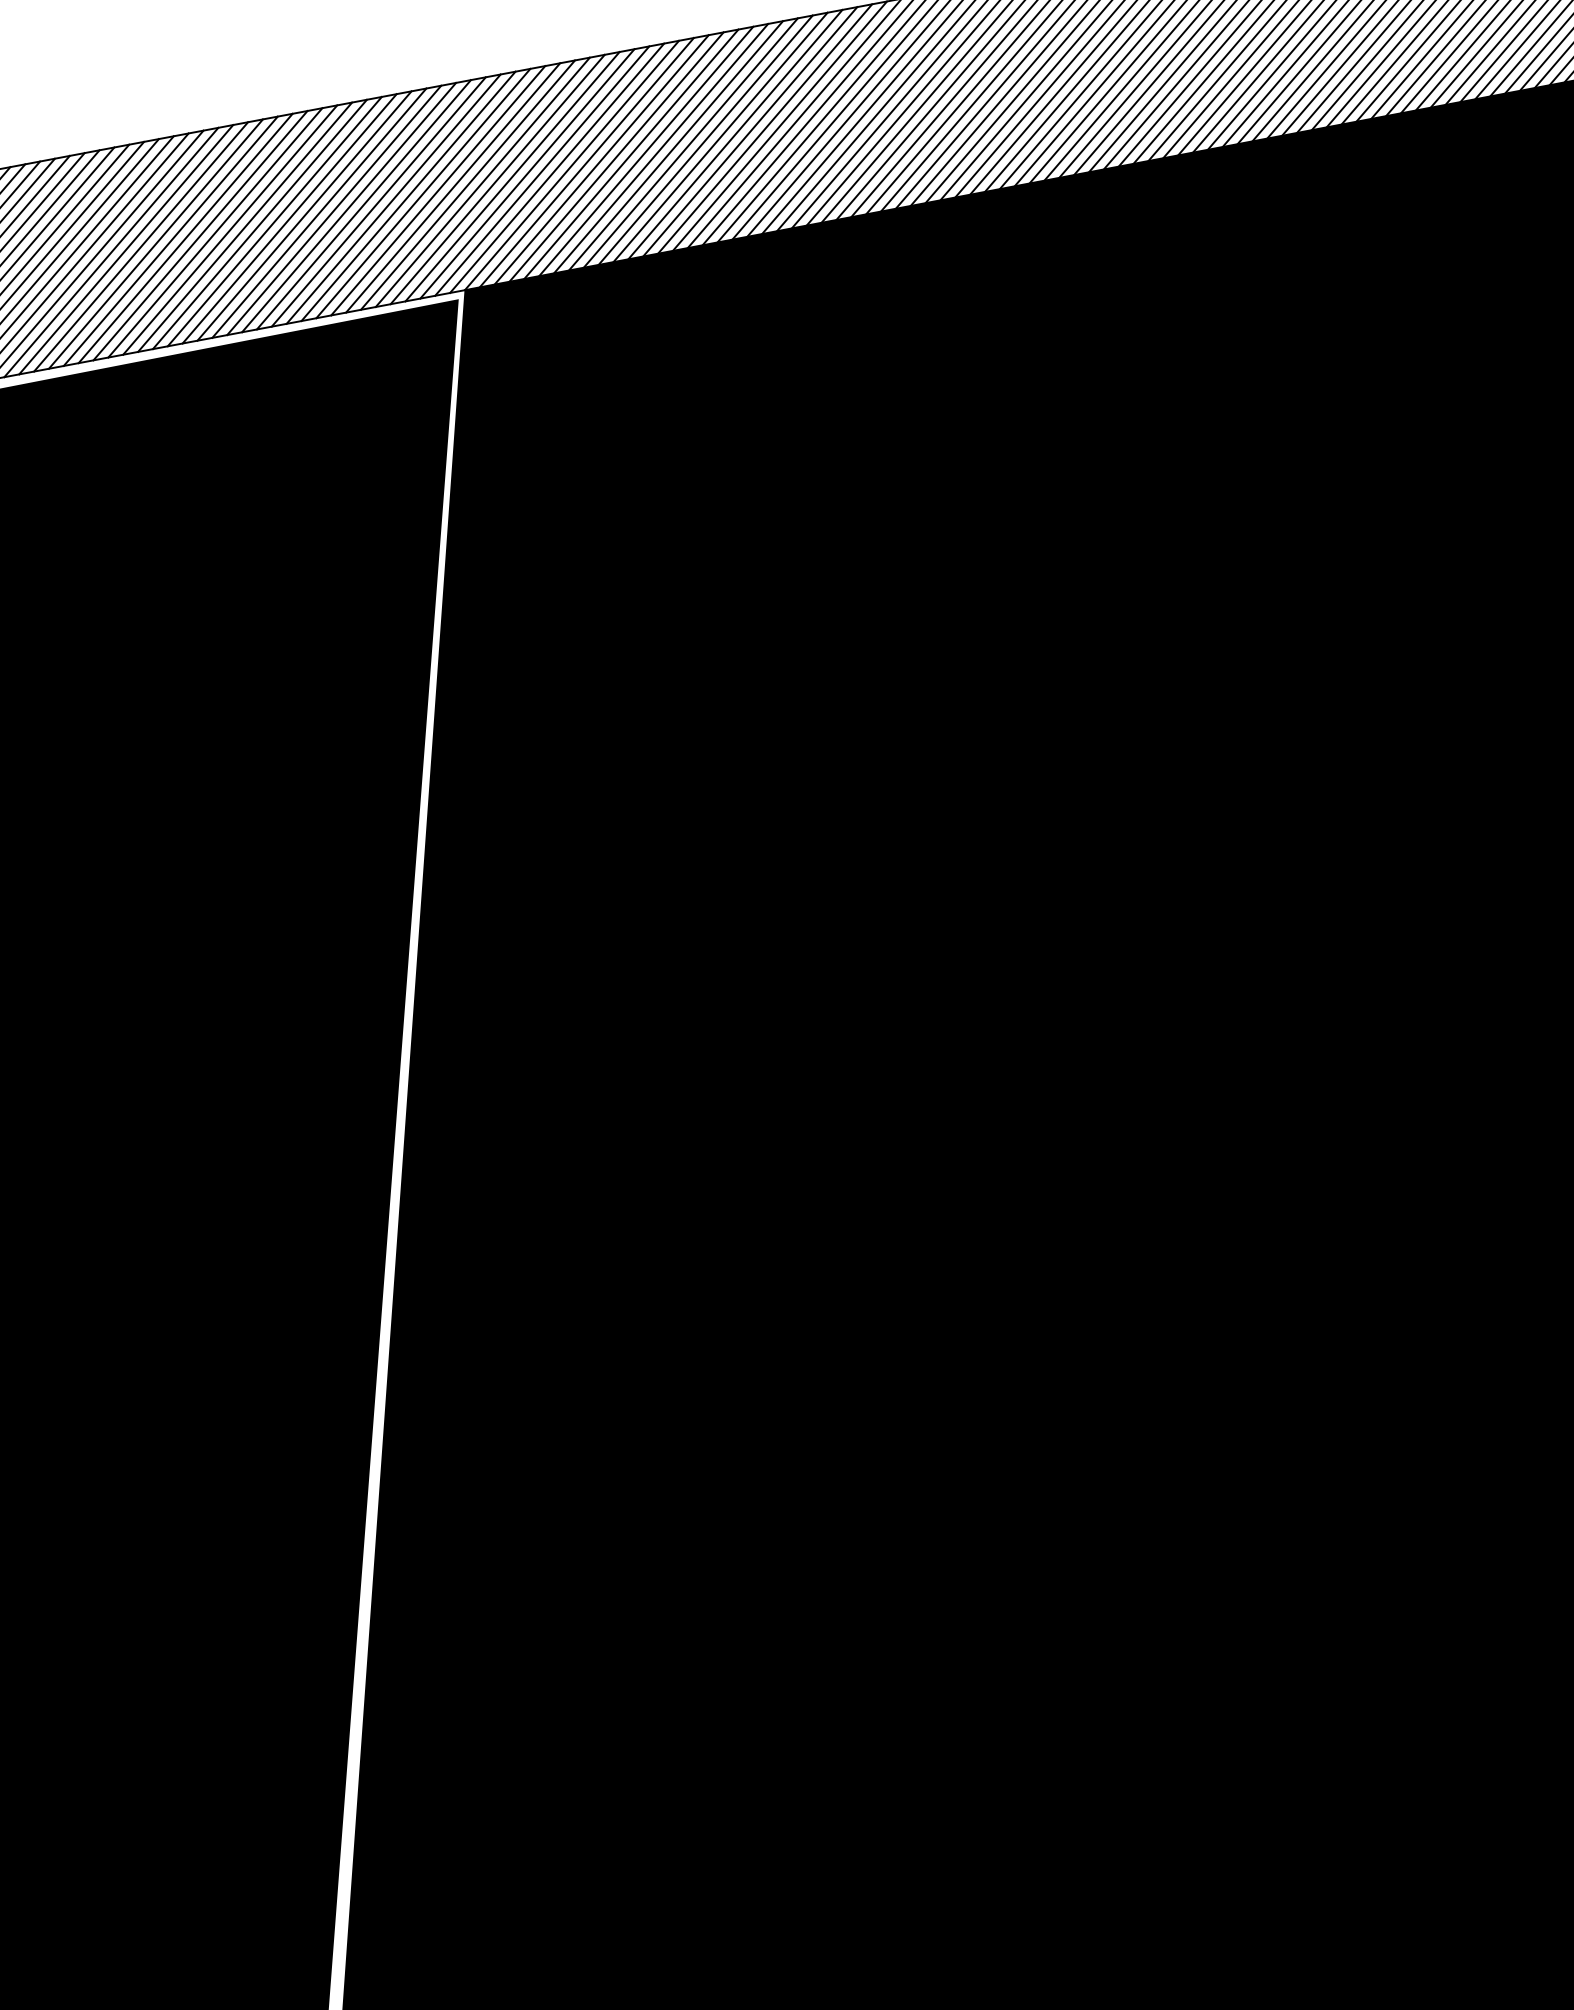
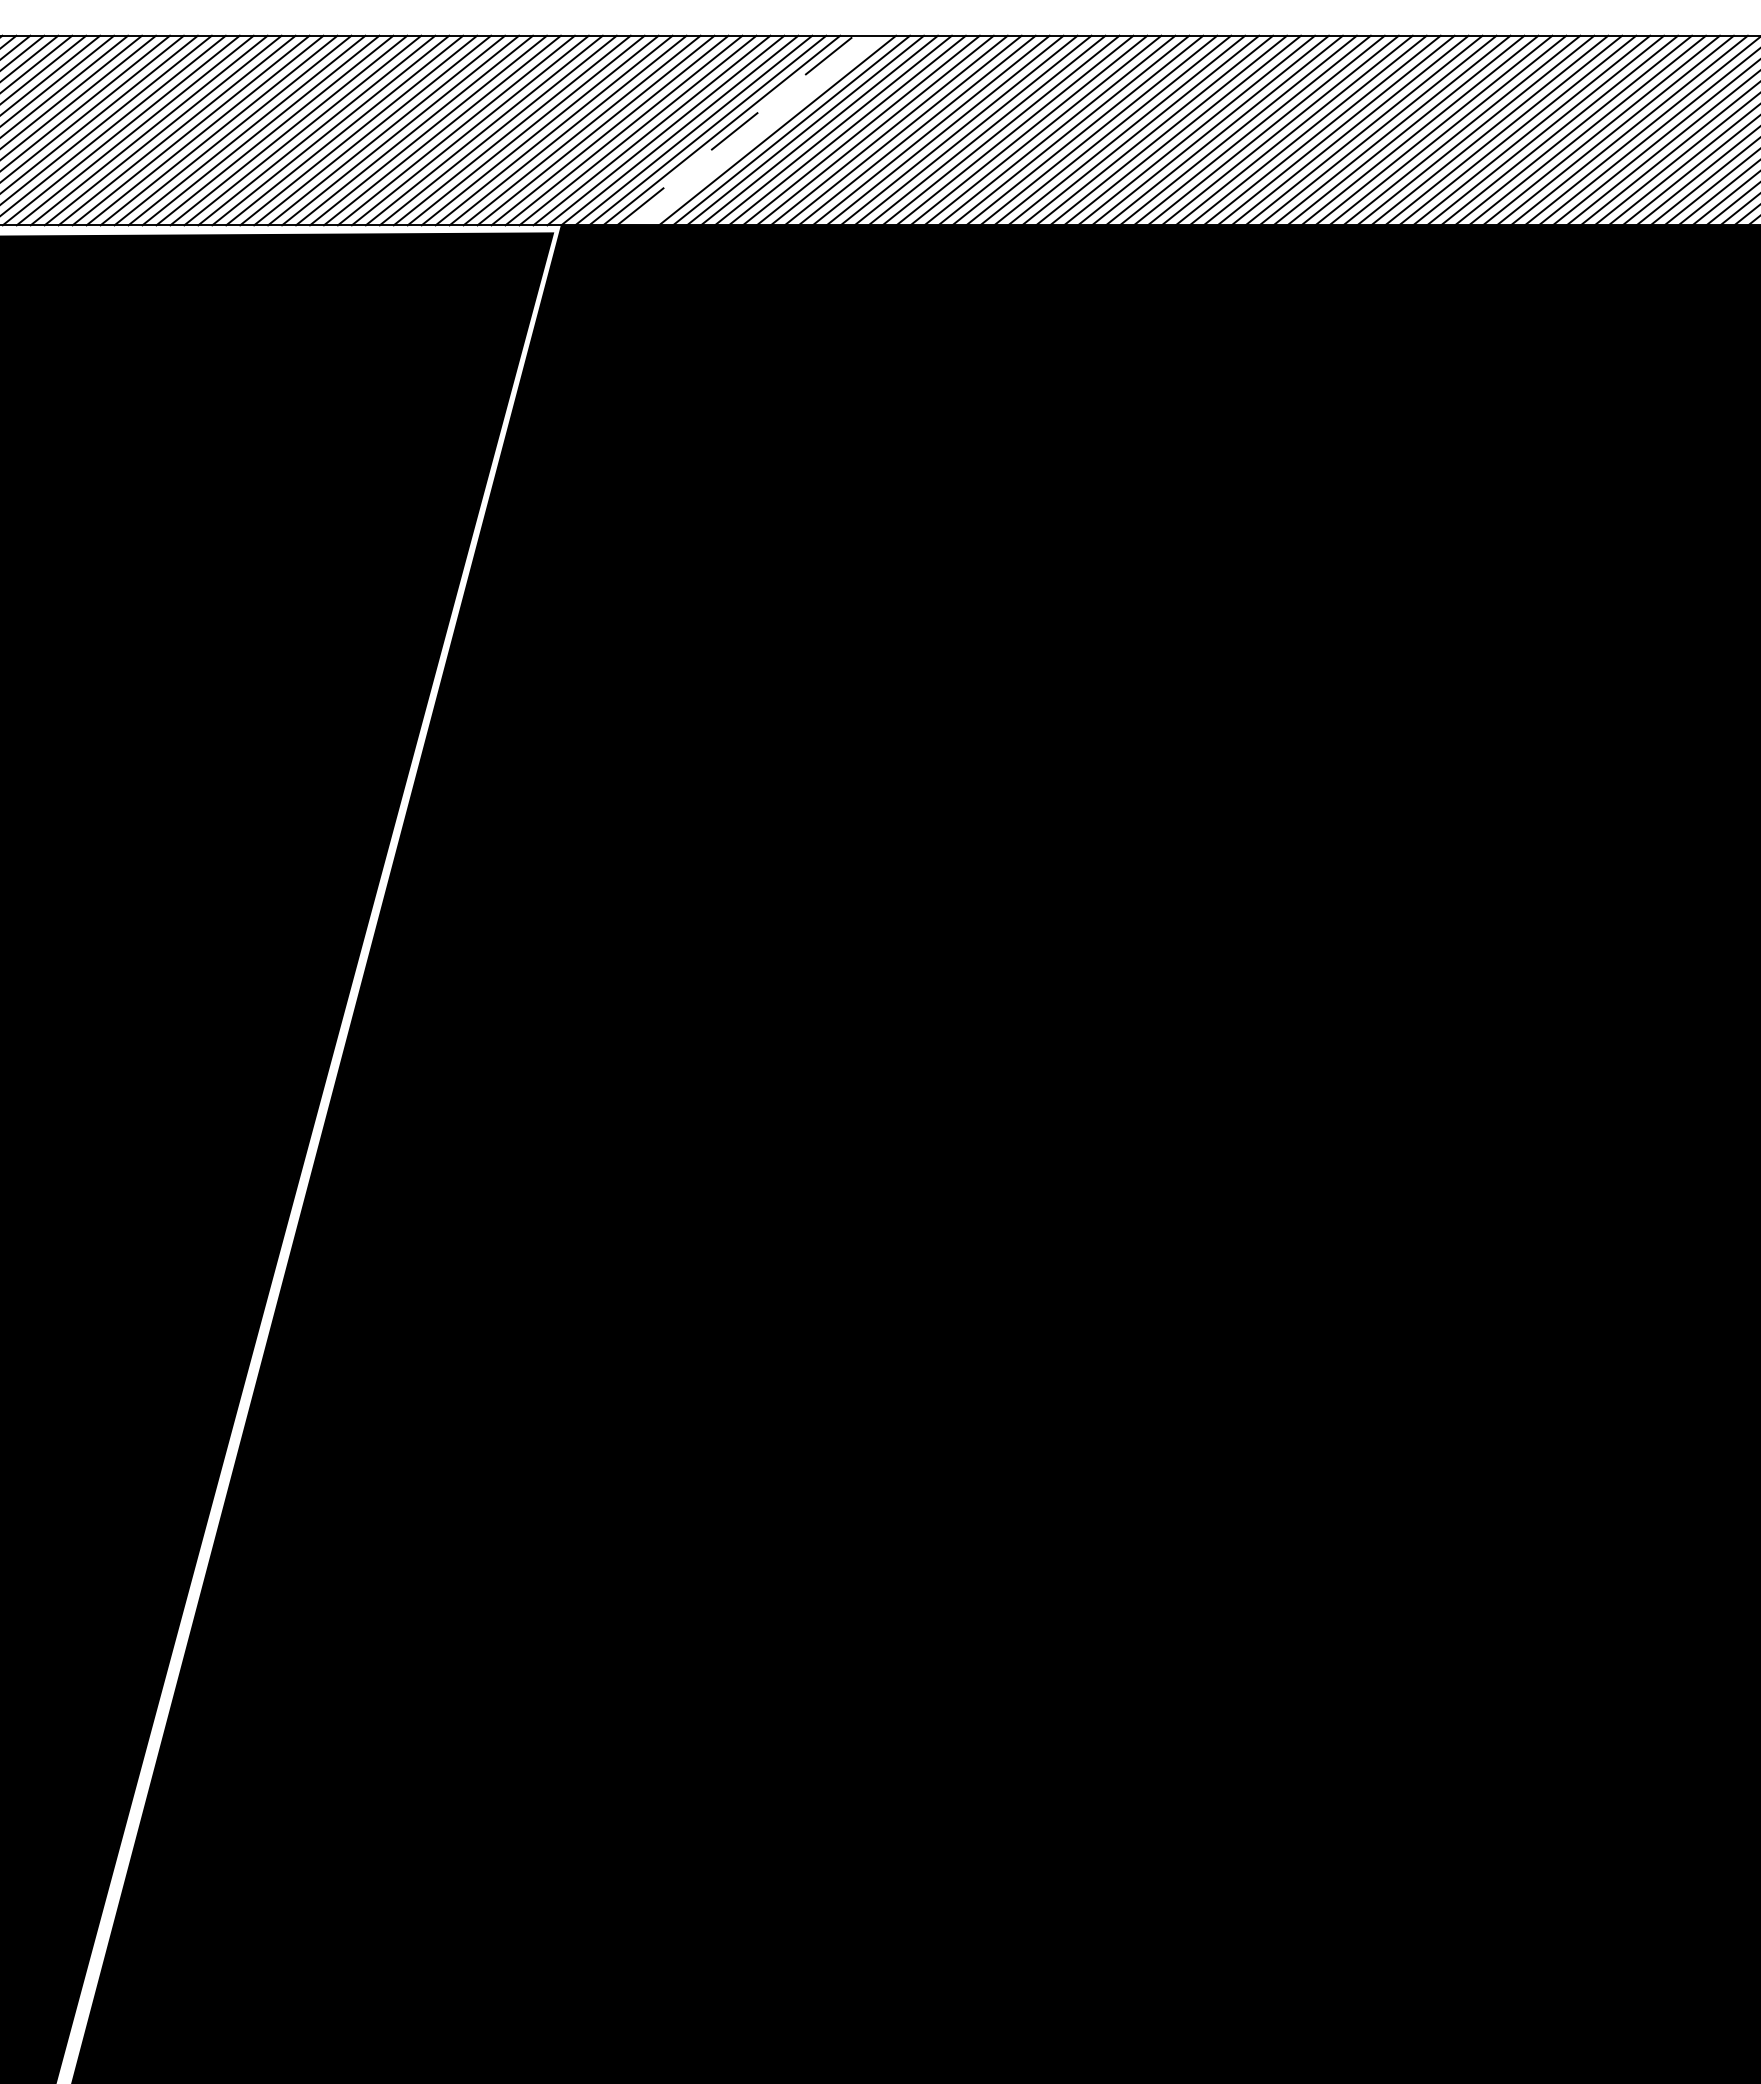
line: (660, 148) -> (763, 130), removed
line: (646, 151) -> (749, 130), removed
line: (631, 154) -> (735, 130), solid -> dashed

